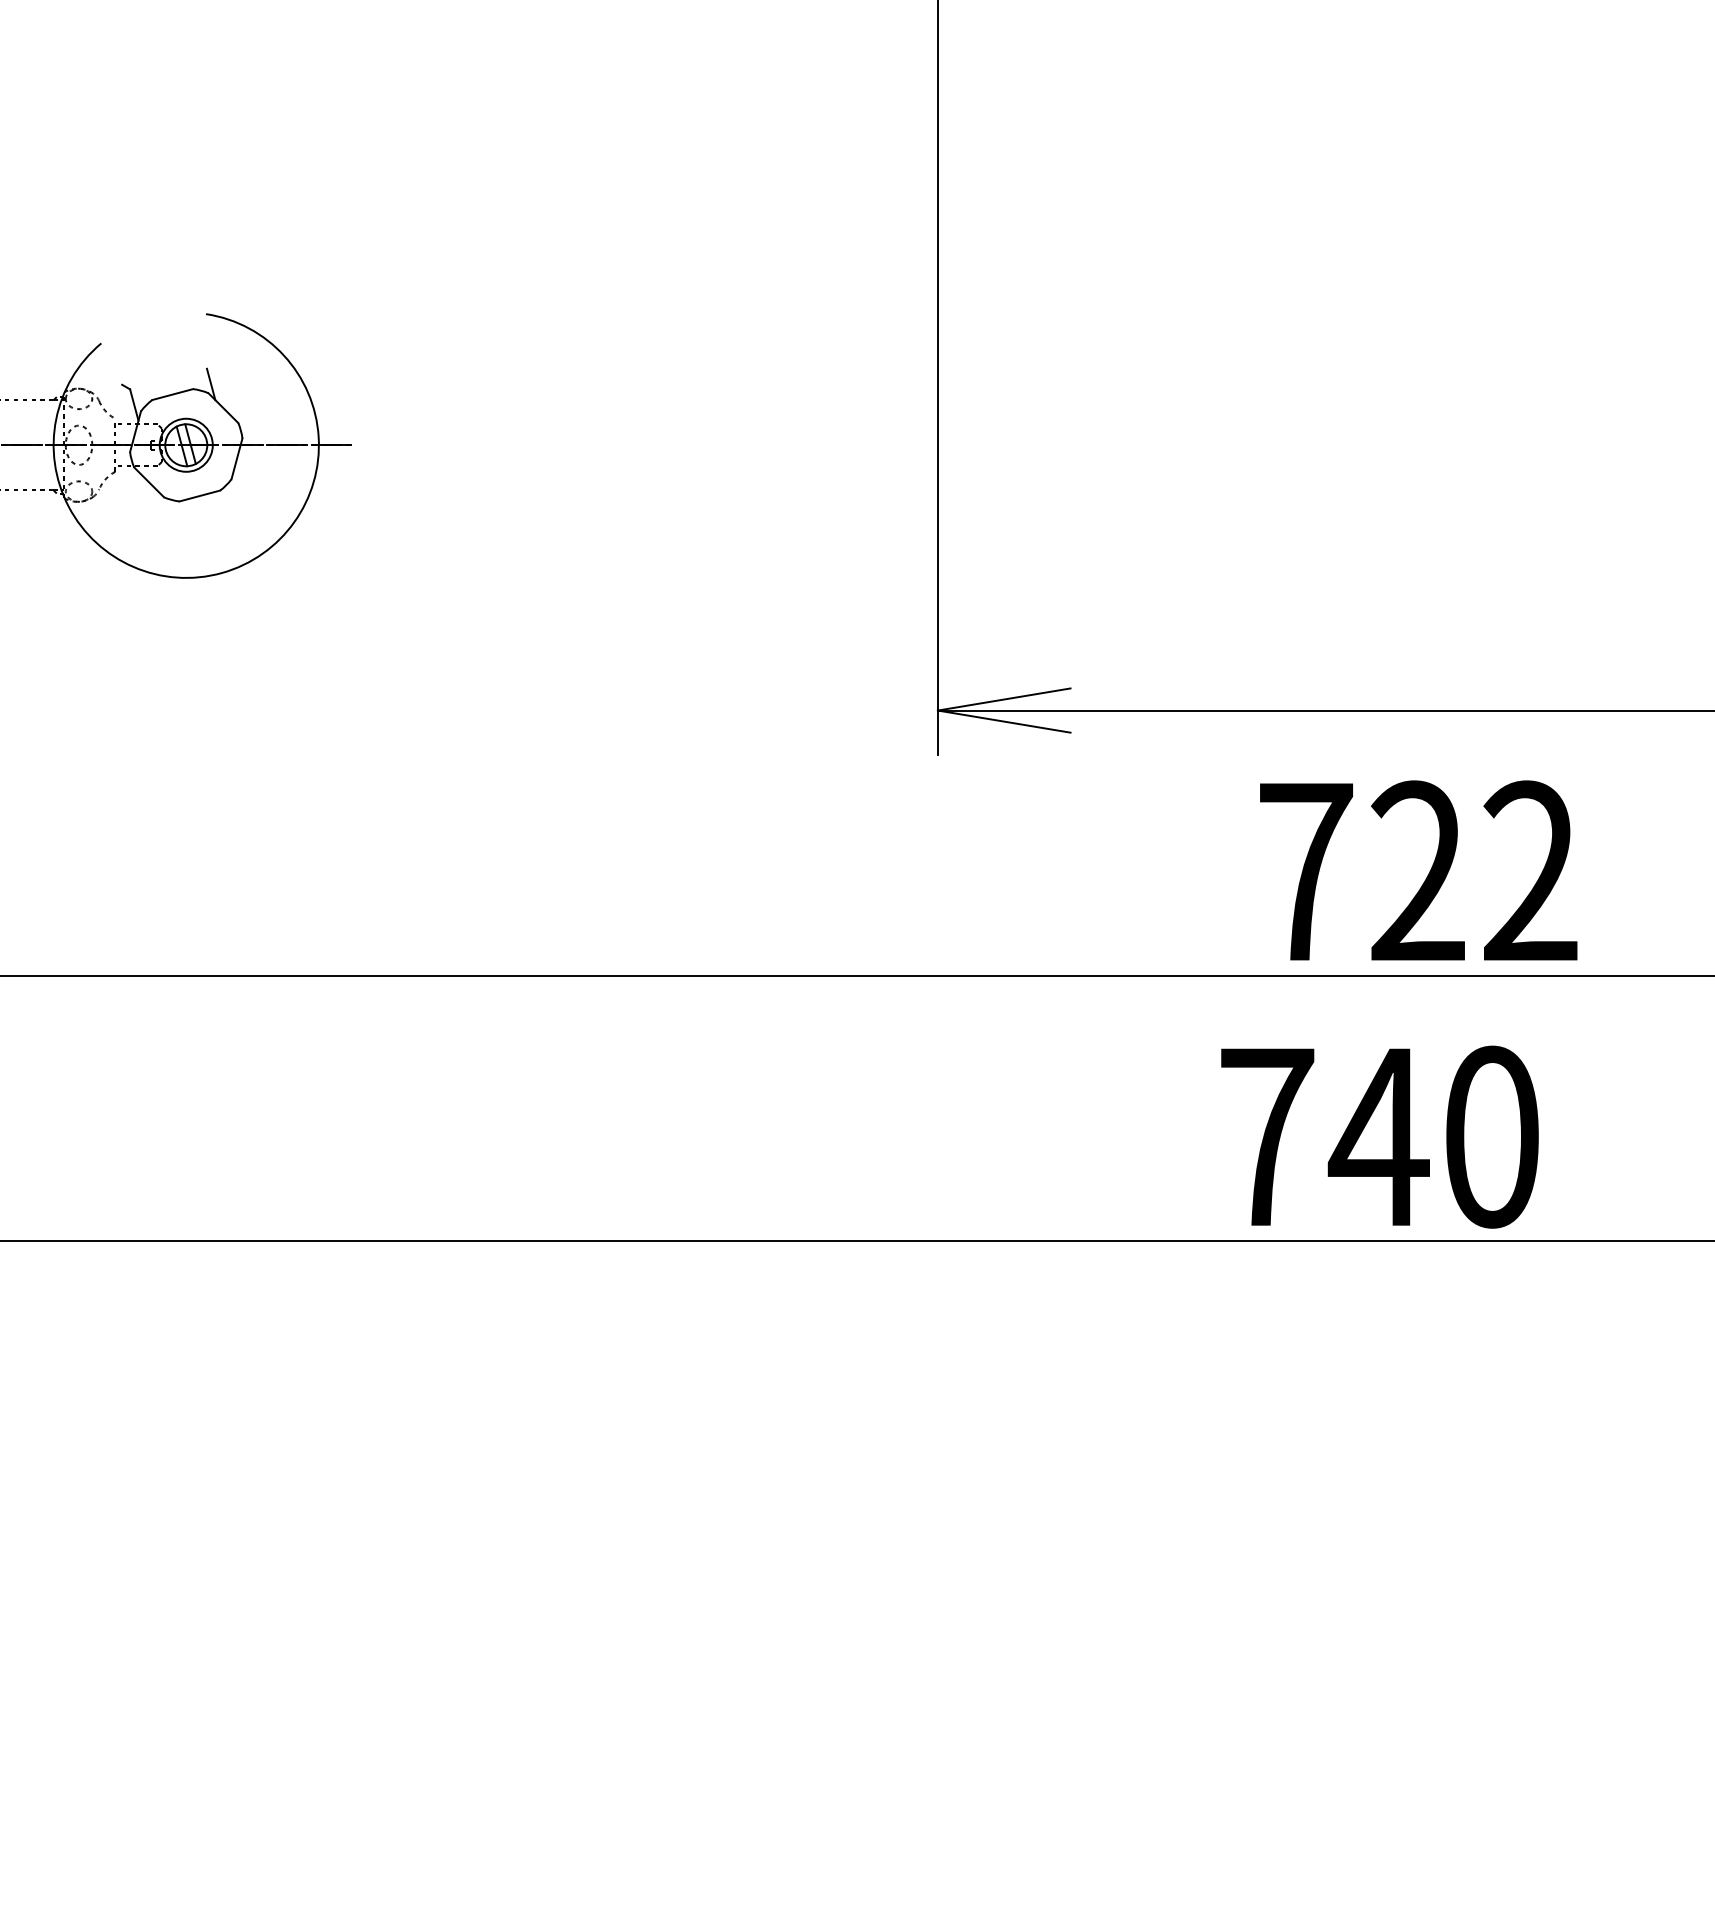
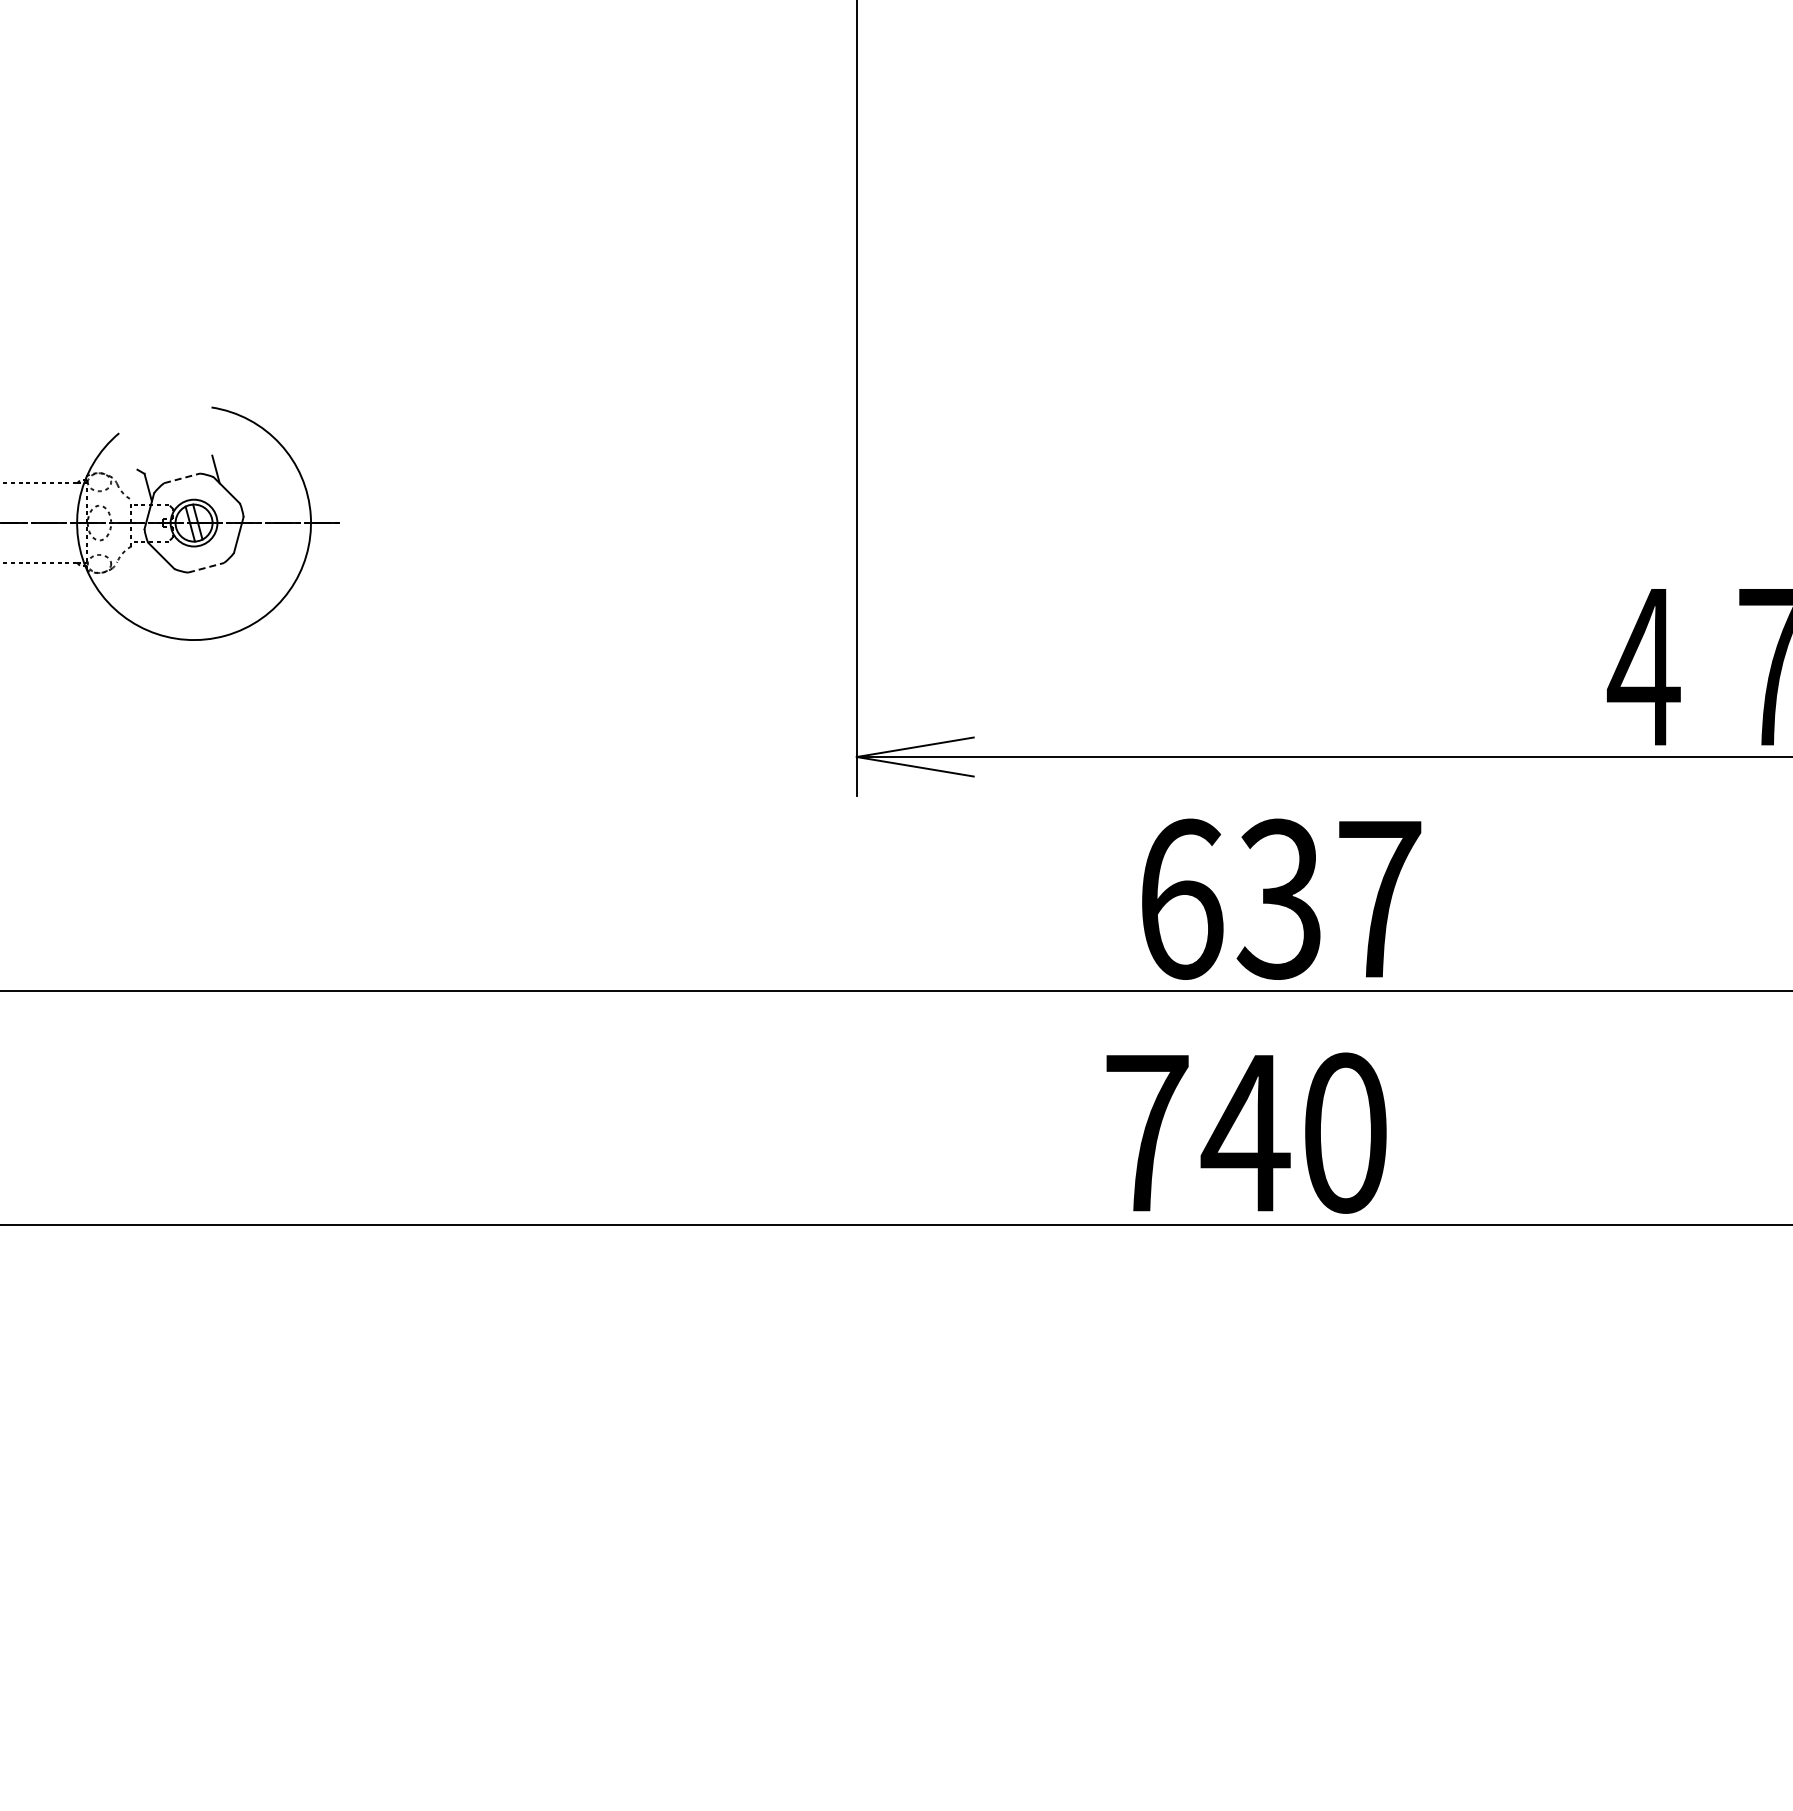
line: (173, 394) -> (182, 478), solid -> dashed
line: (200, 495) -> (206, 567), solid -> dashed
text: (1418, 871) -> (1280, 898), 722 -> 637

